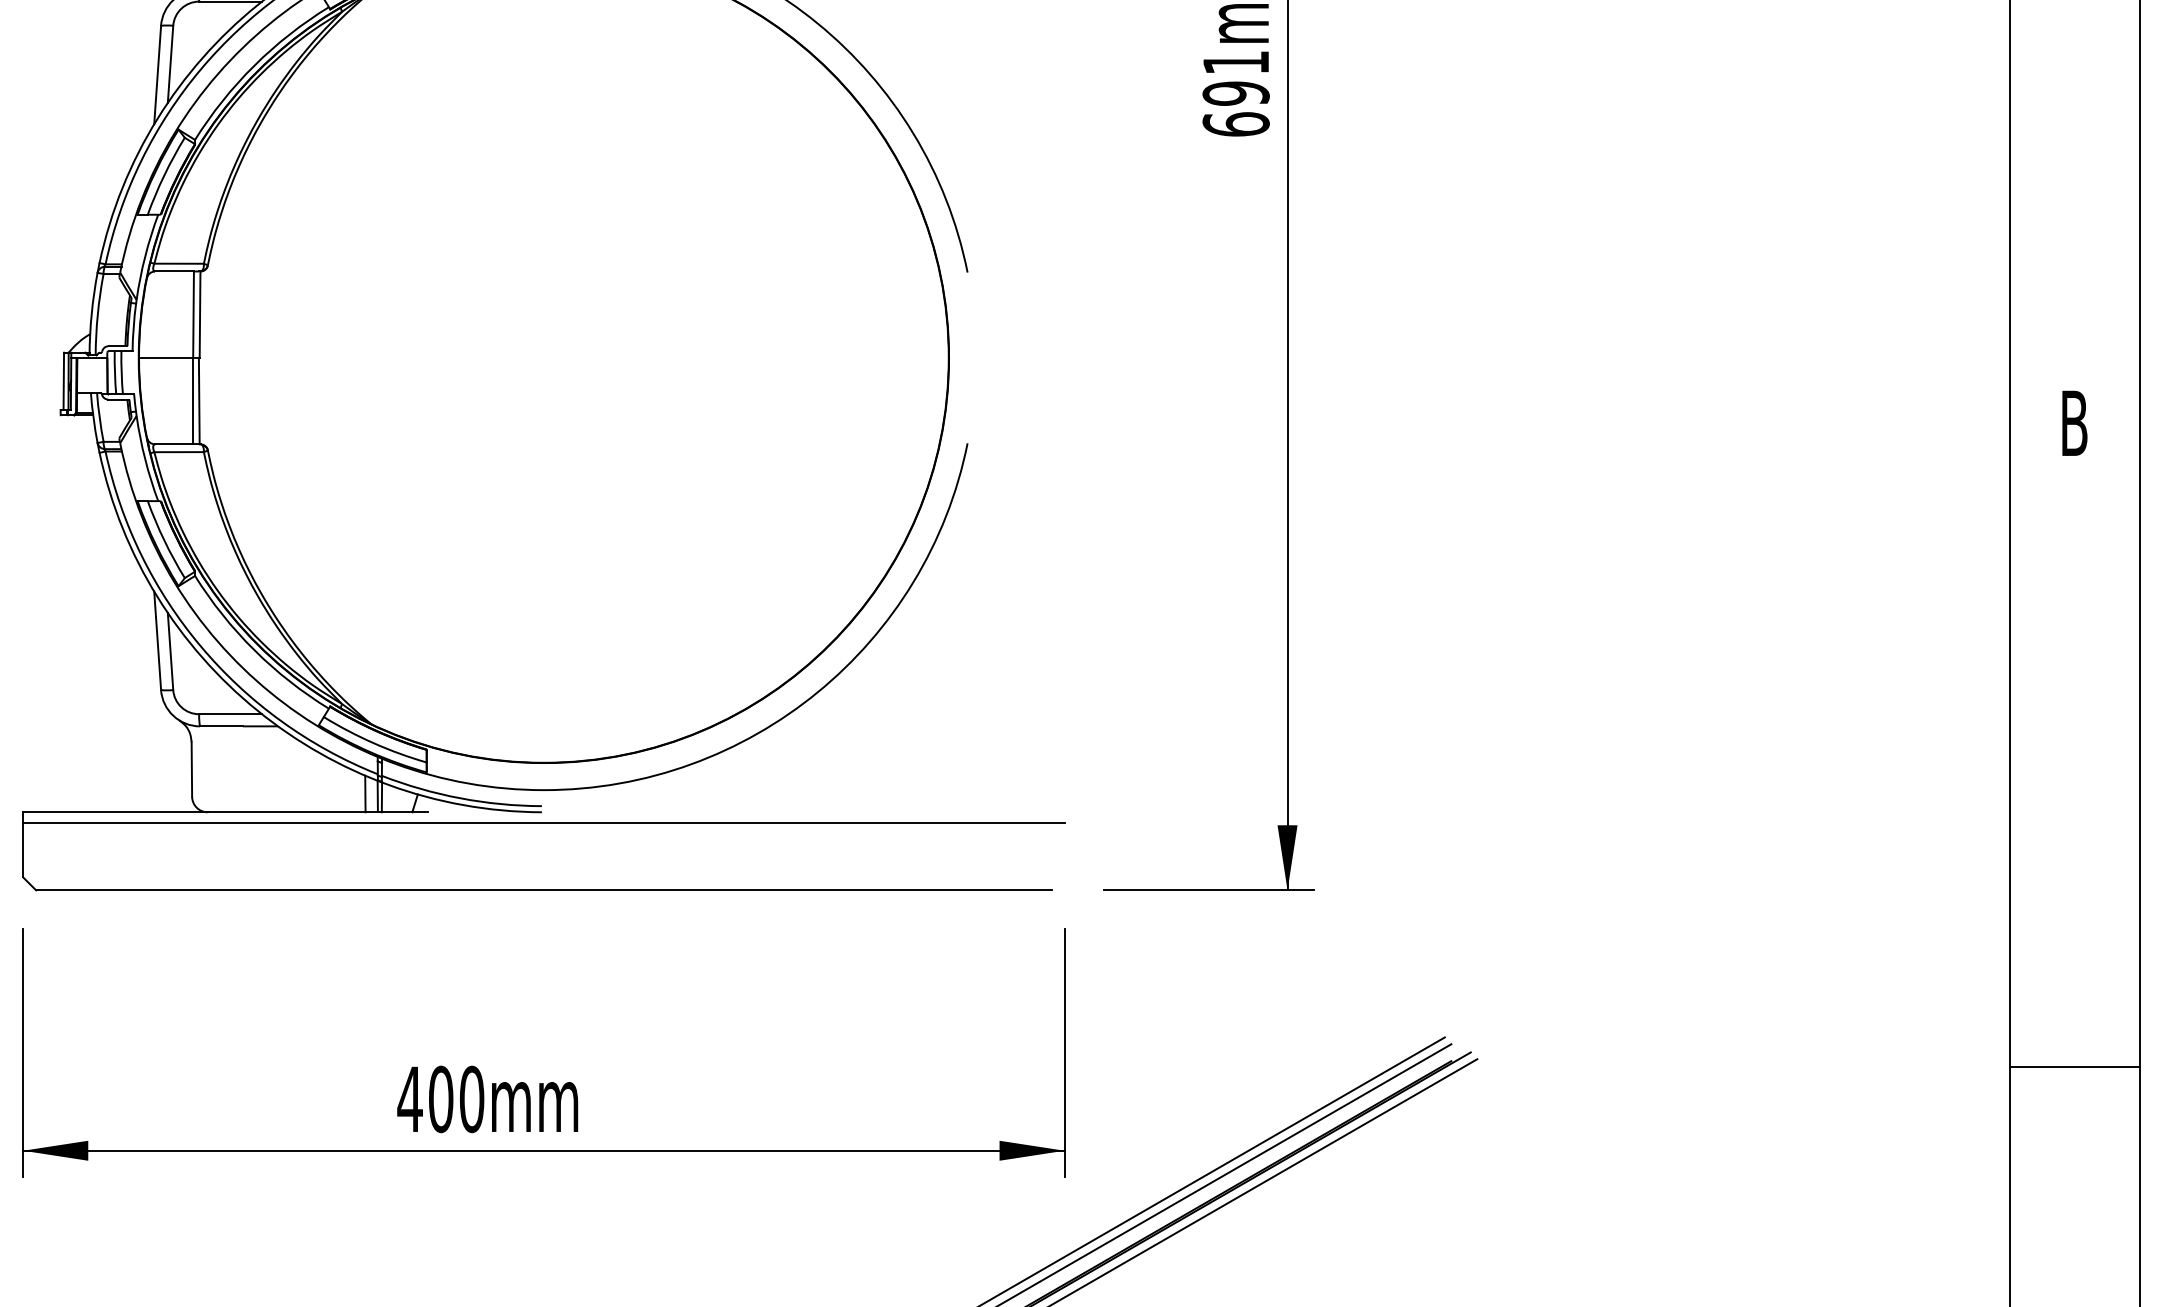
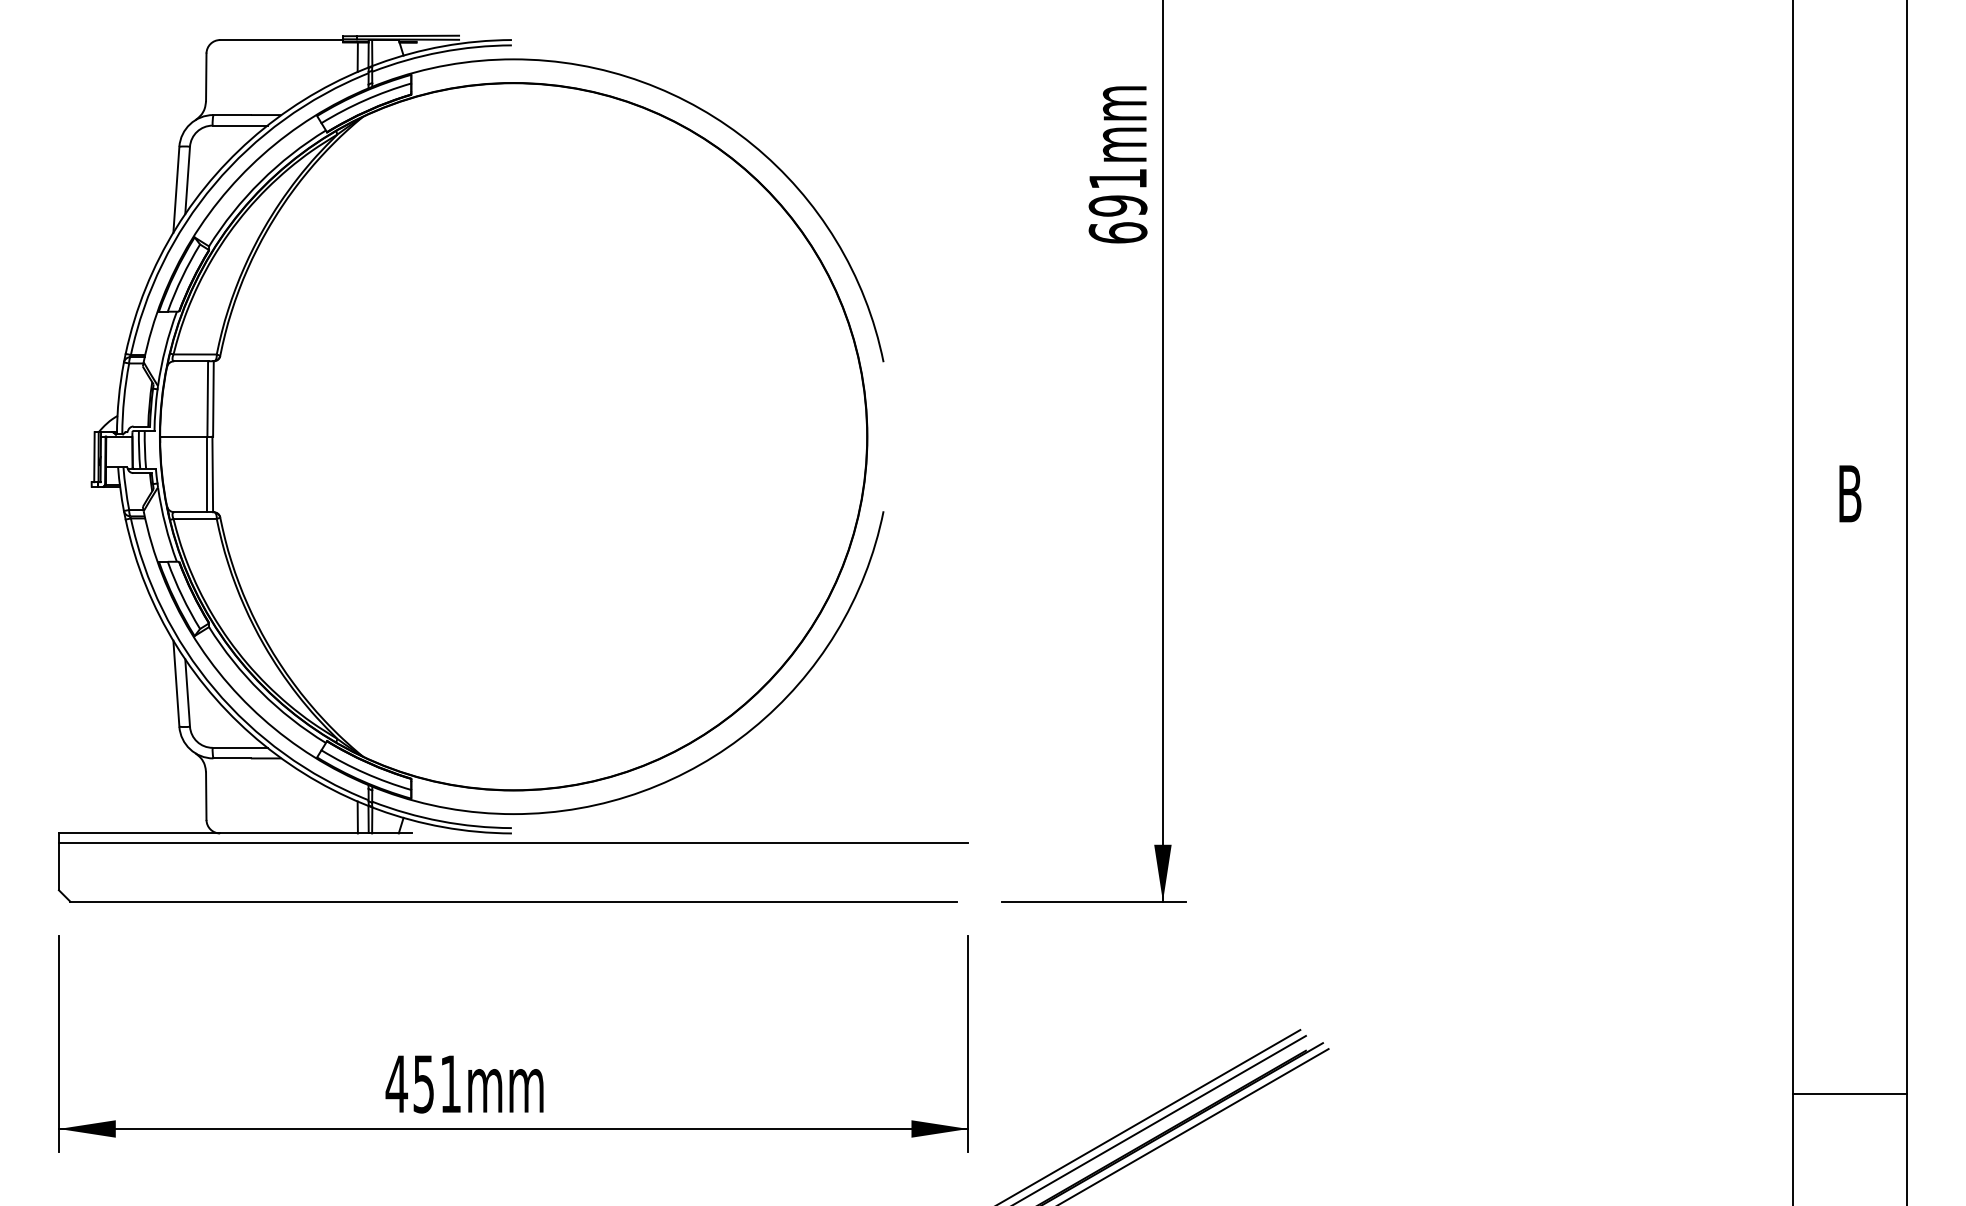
line: (2075, 1066) -> (1850, 1093), moved
text: (456, 1098) -> (437, 1083), 400mm -> 451mm

